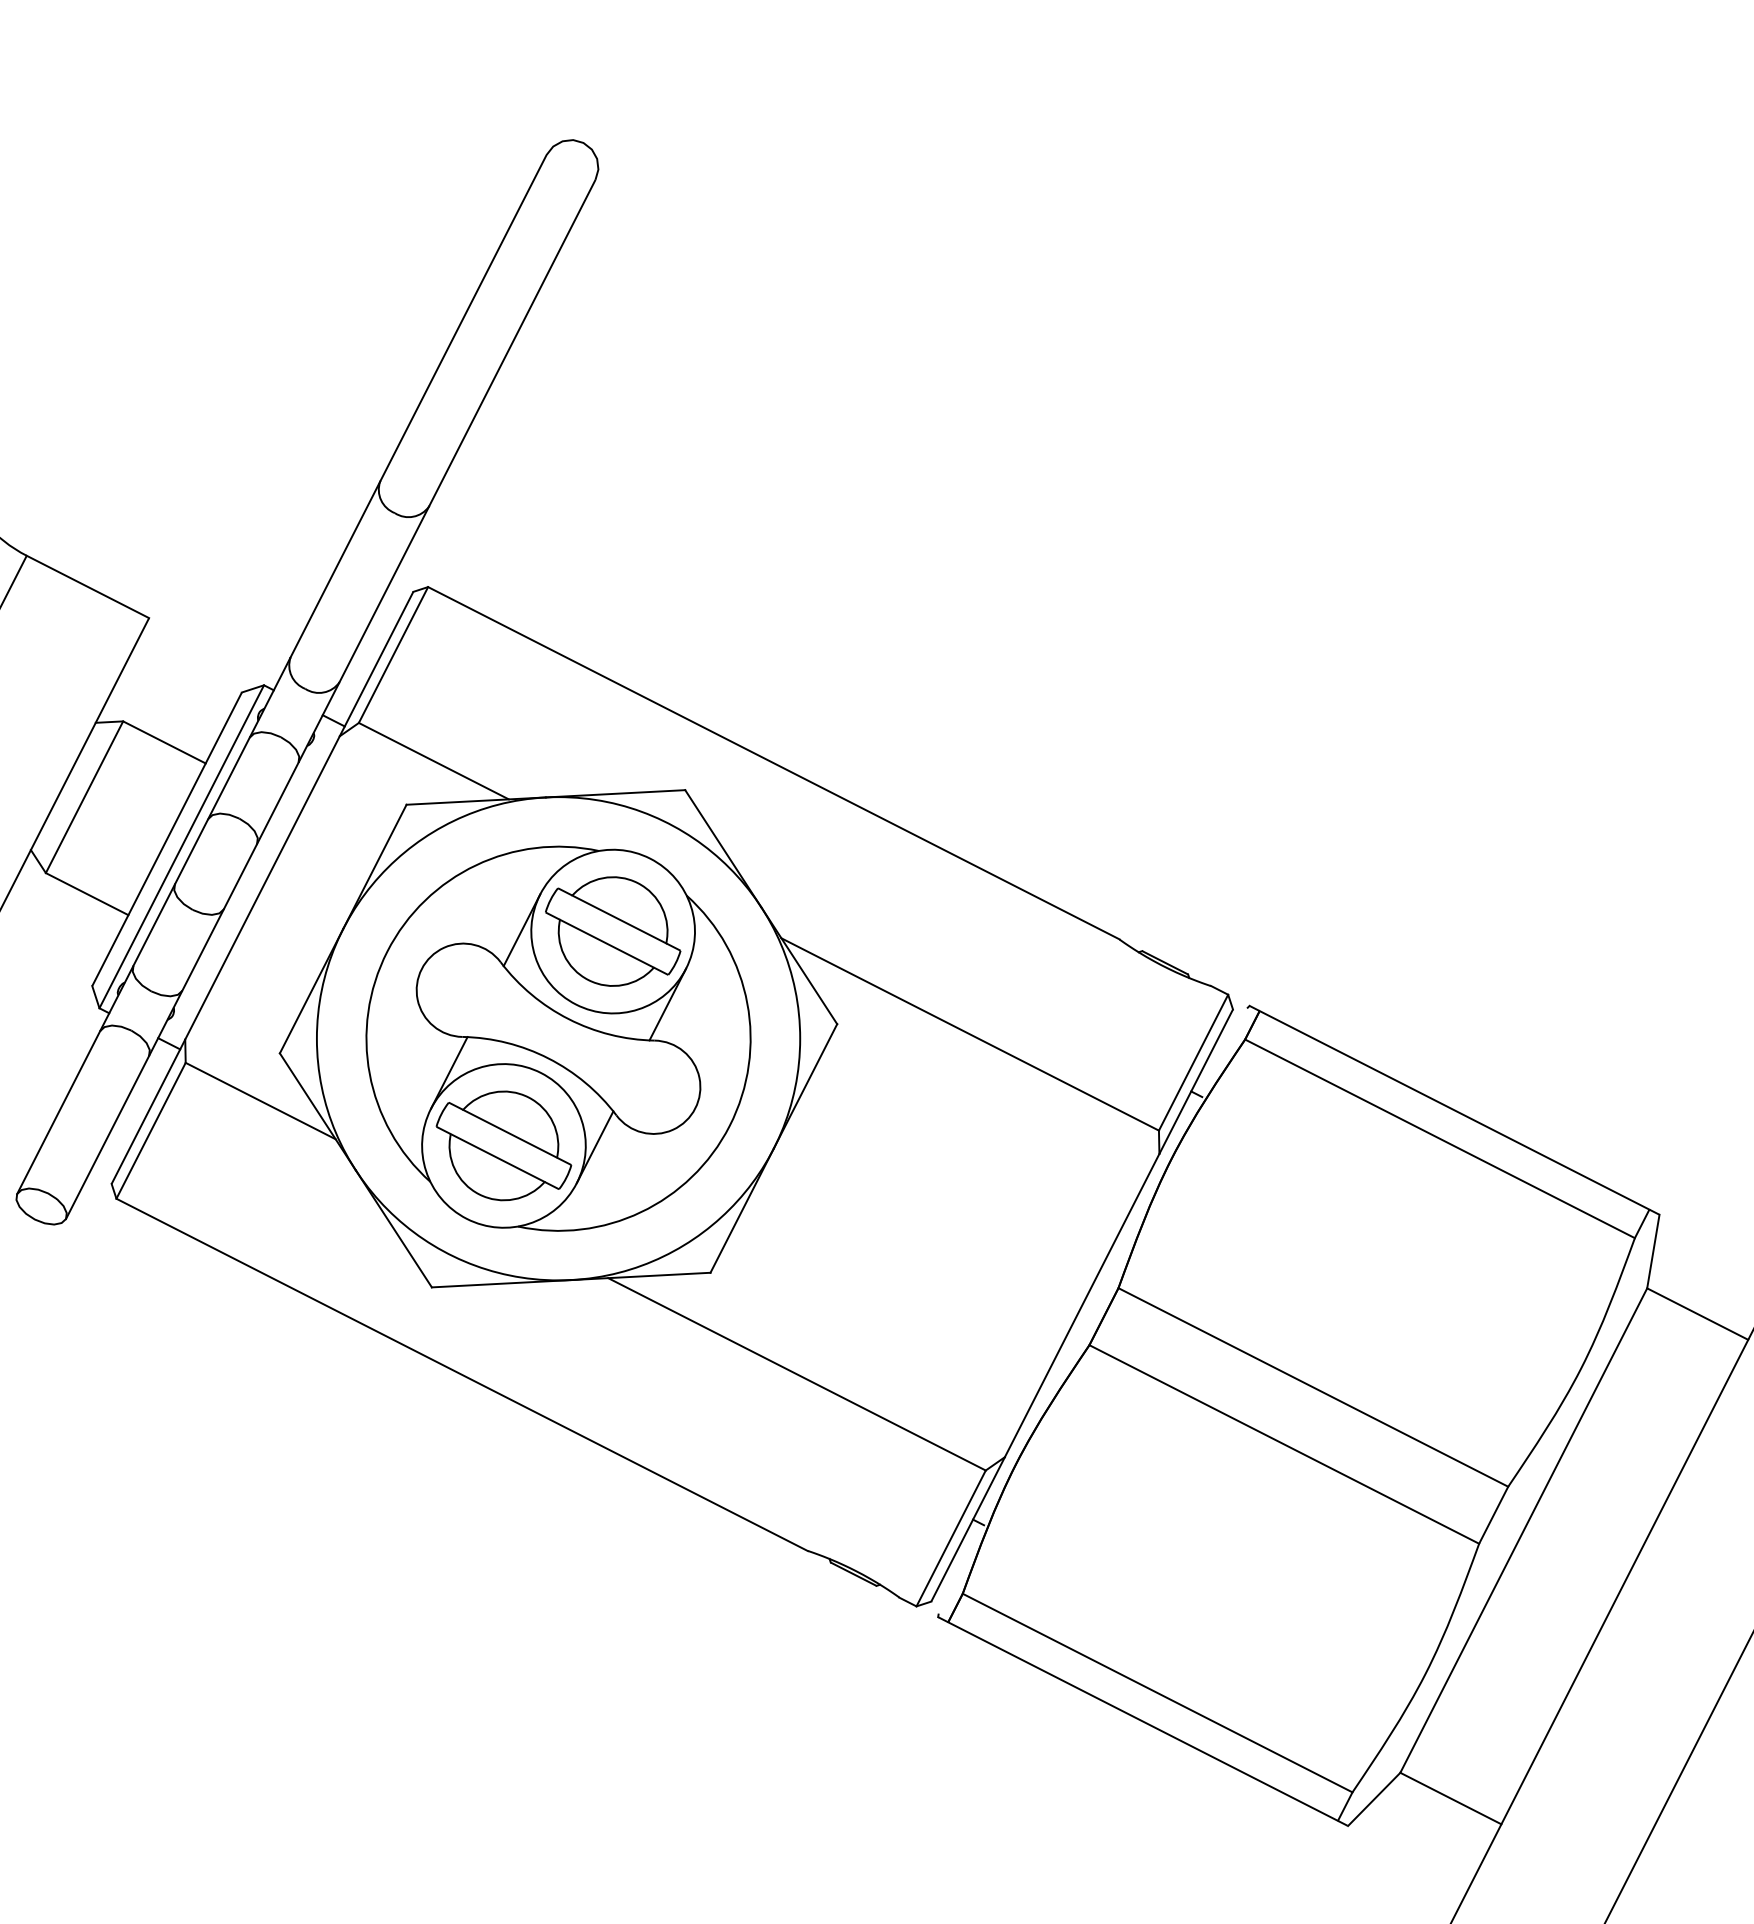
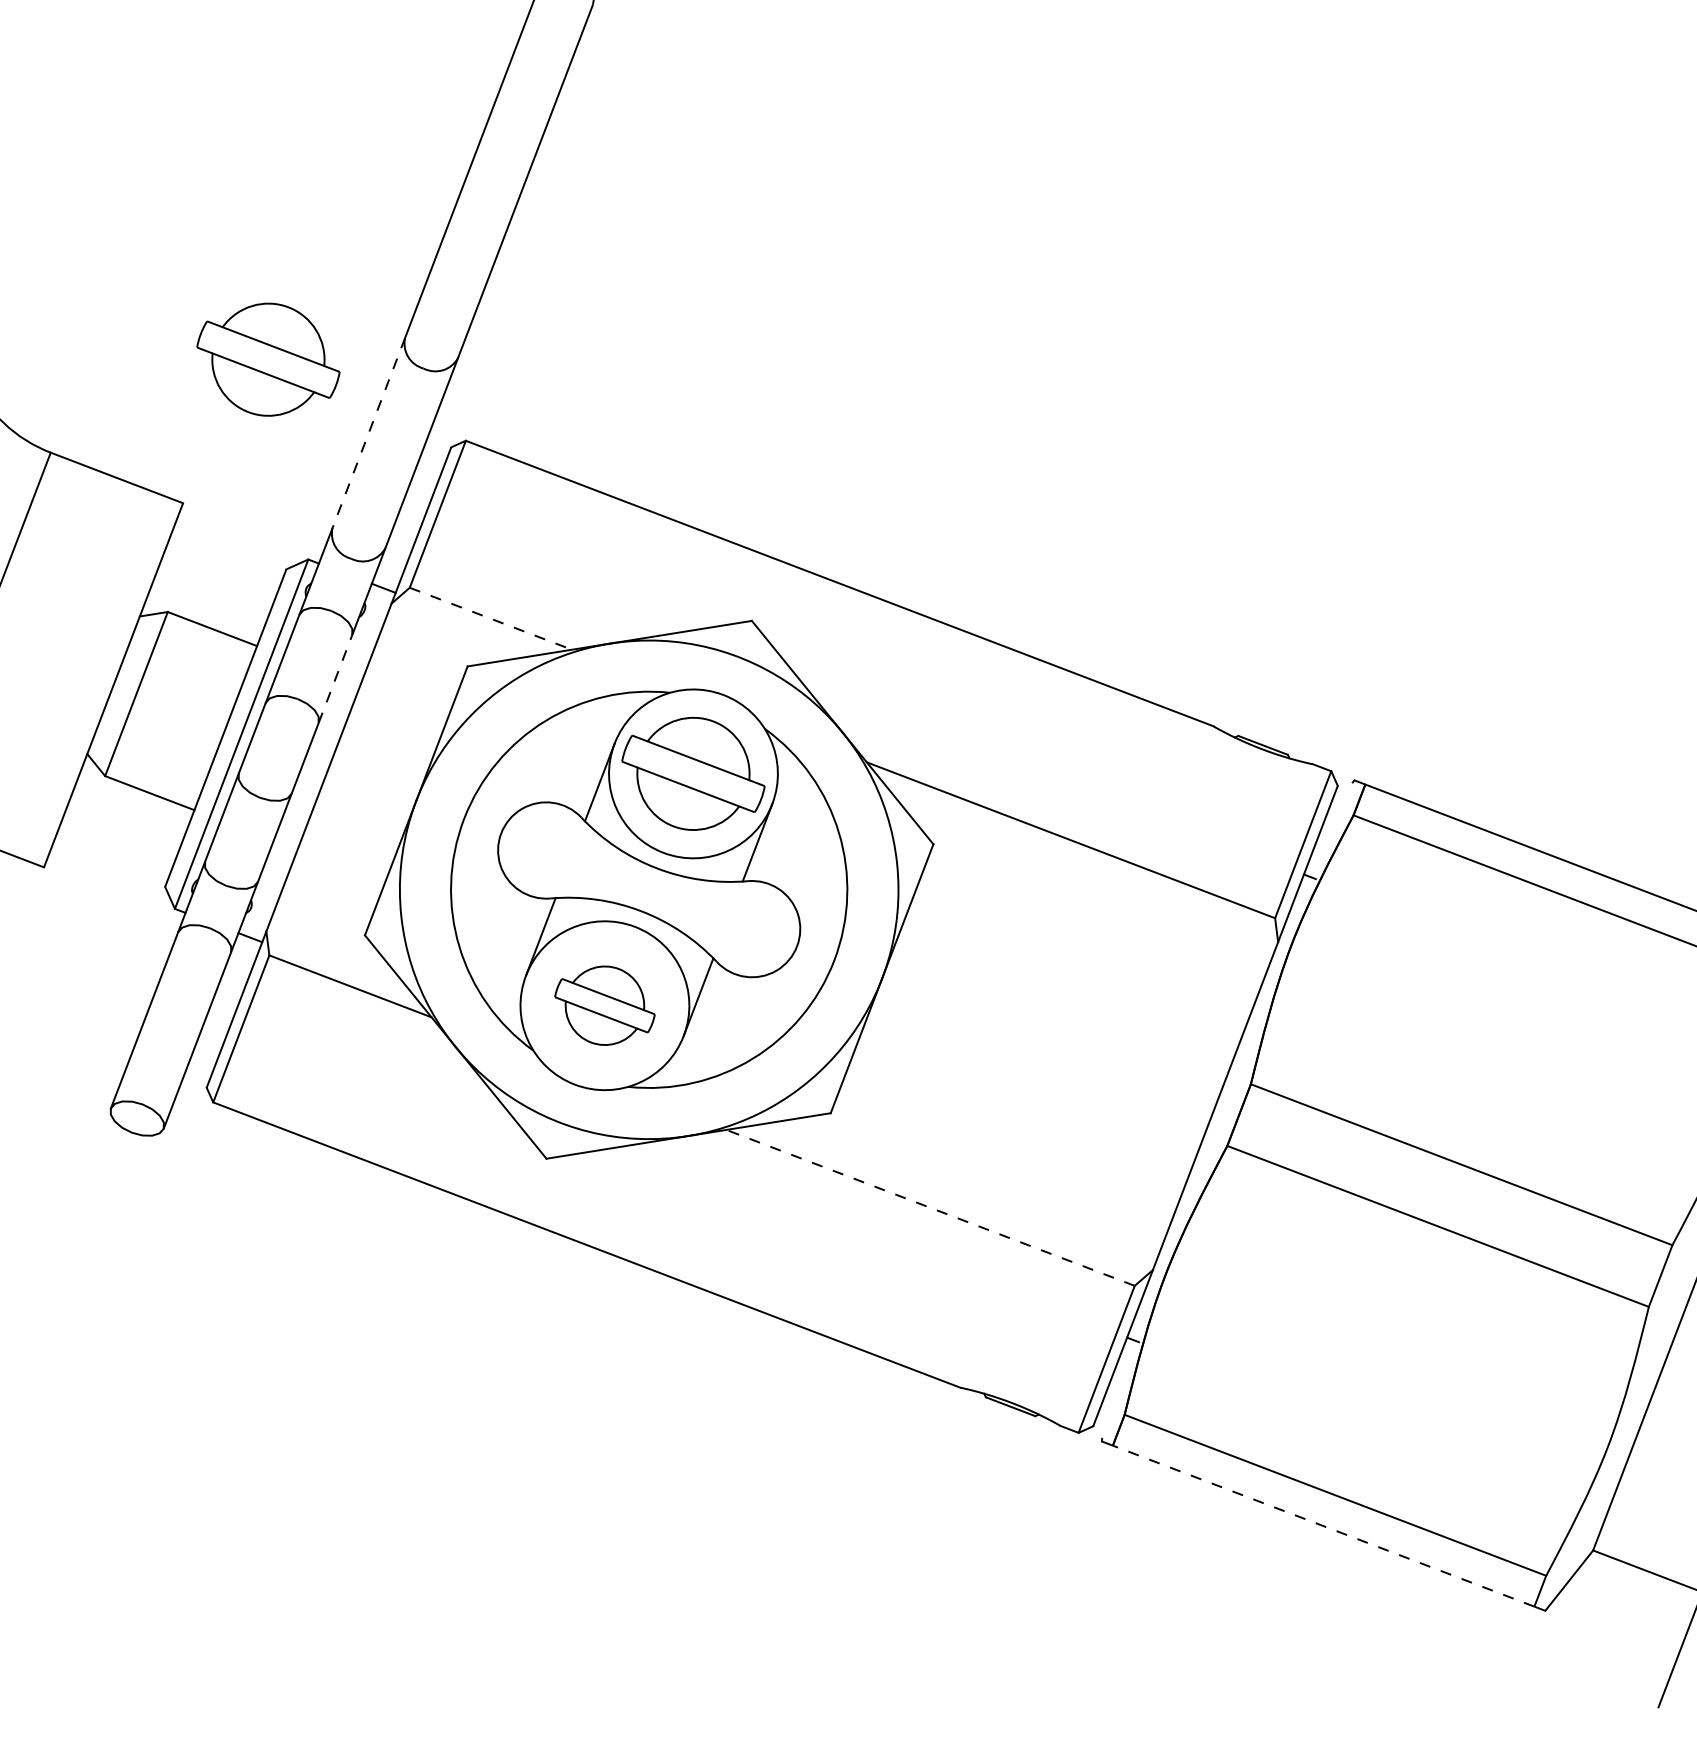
part: (246, 488) -> (268, 359), added
line: (335, 569) -> (368, 432), solid -> dashed
line: (434, 761) -> (491, 619), solid -> dashed
line: (277, 803) -> (335, 679), solid -> dashed
part: (503, 1145) -> (604, 1005), size x0.7
line: (797, 1374) -> (931, 1208), solid -> dashed
line: (1143, 1721) -> (1324, 1526), solid -> dashed

